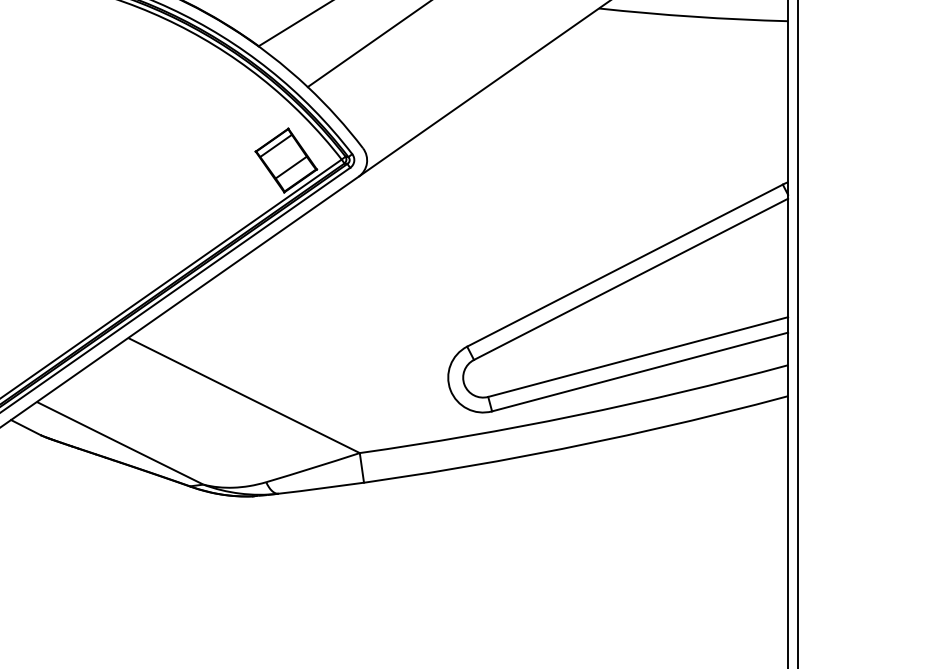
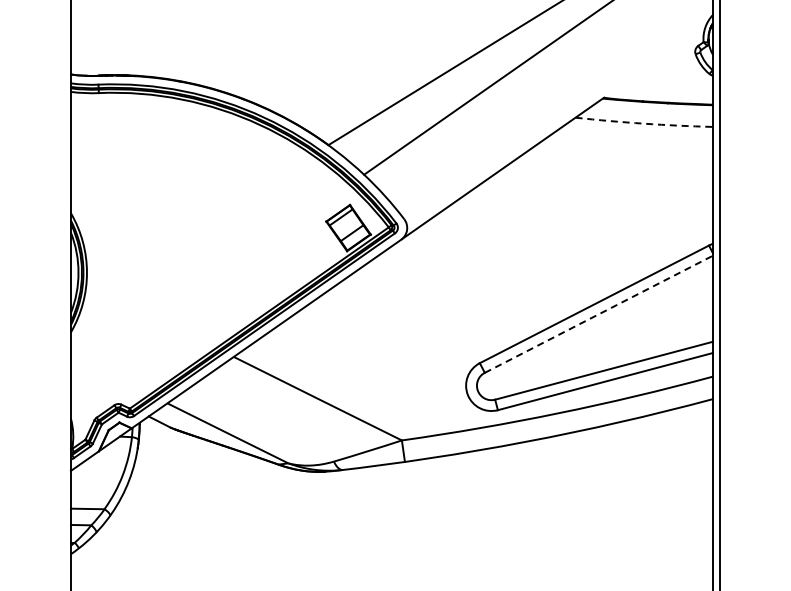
arc: (693, 16) -> (644, 123), solid -> dashed
line: (631, 279) -> (599, 314), solid -> dashed

